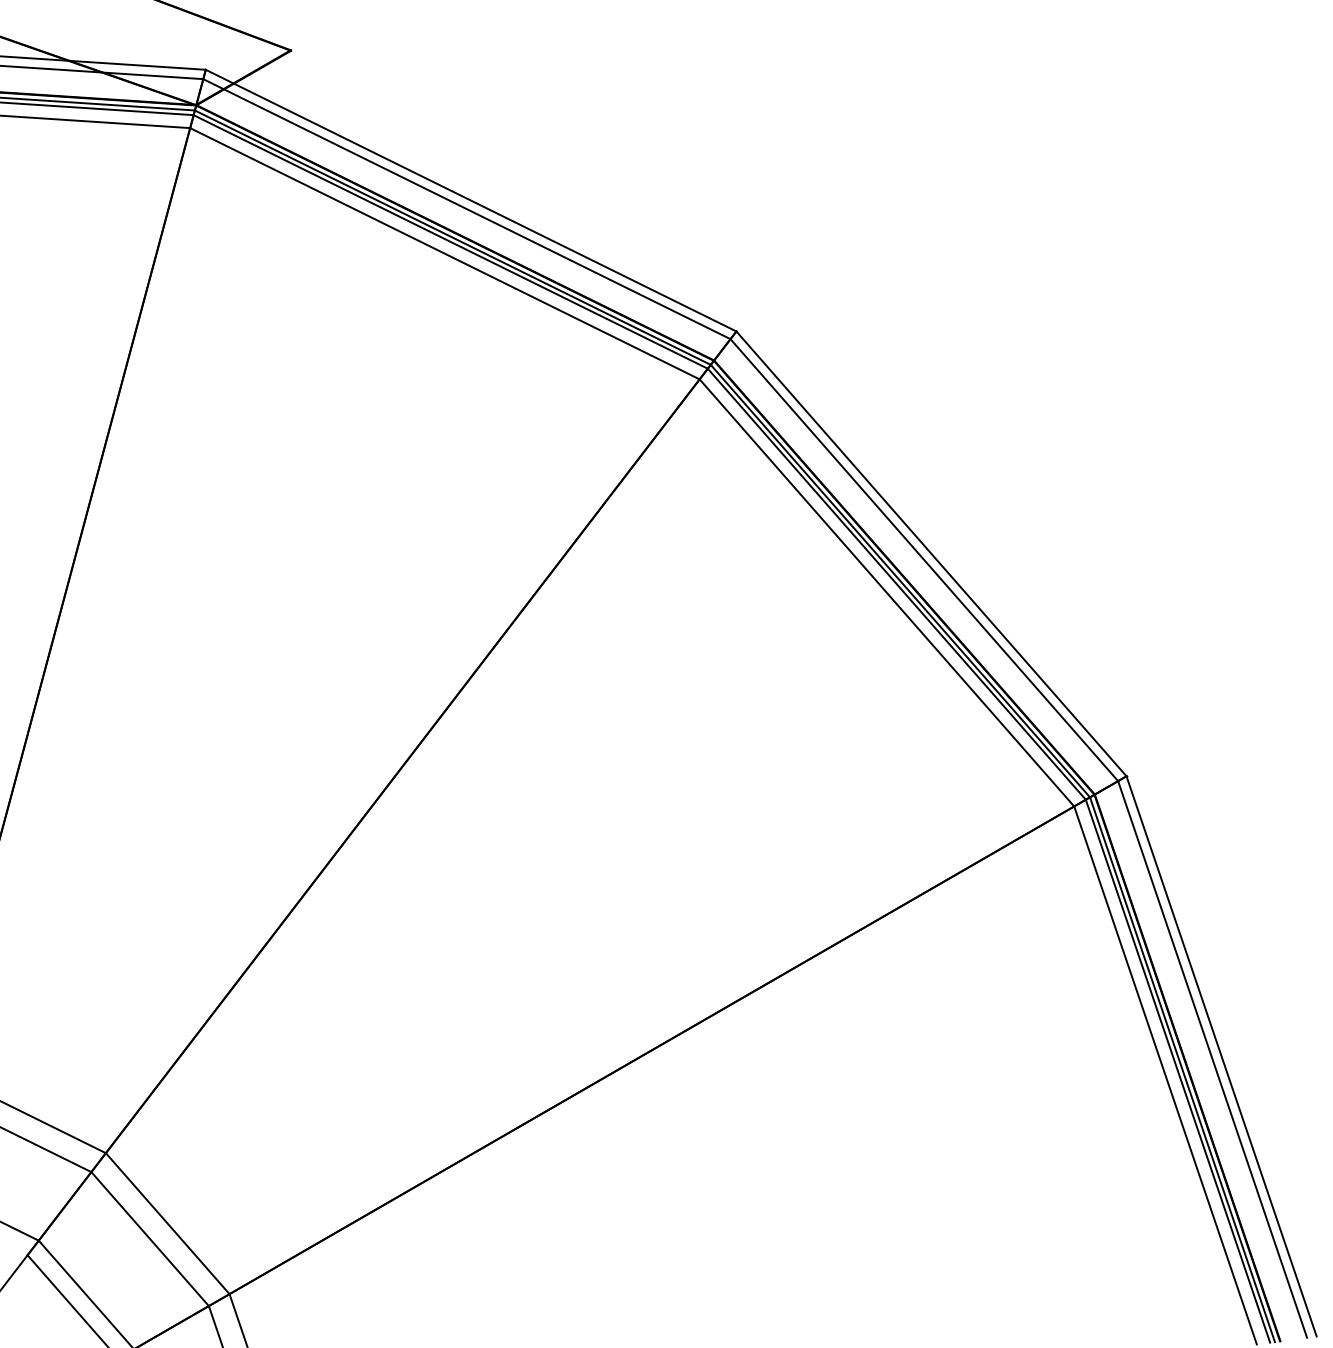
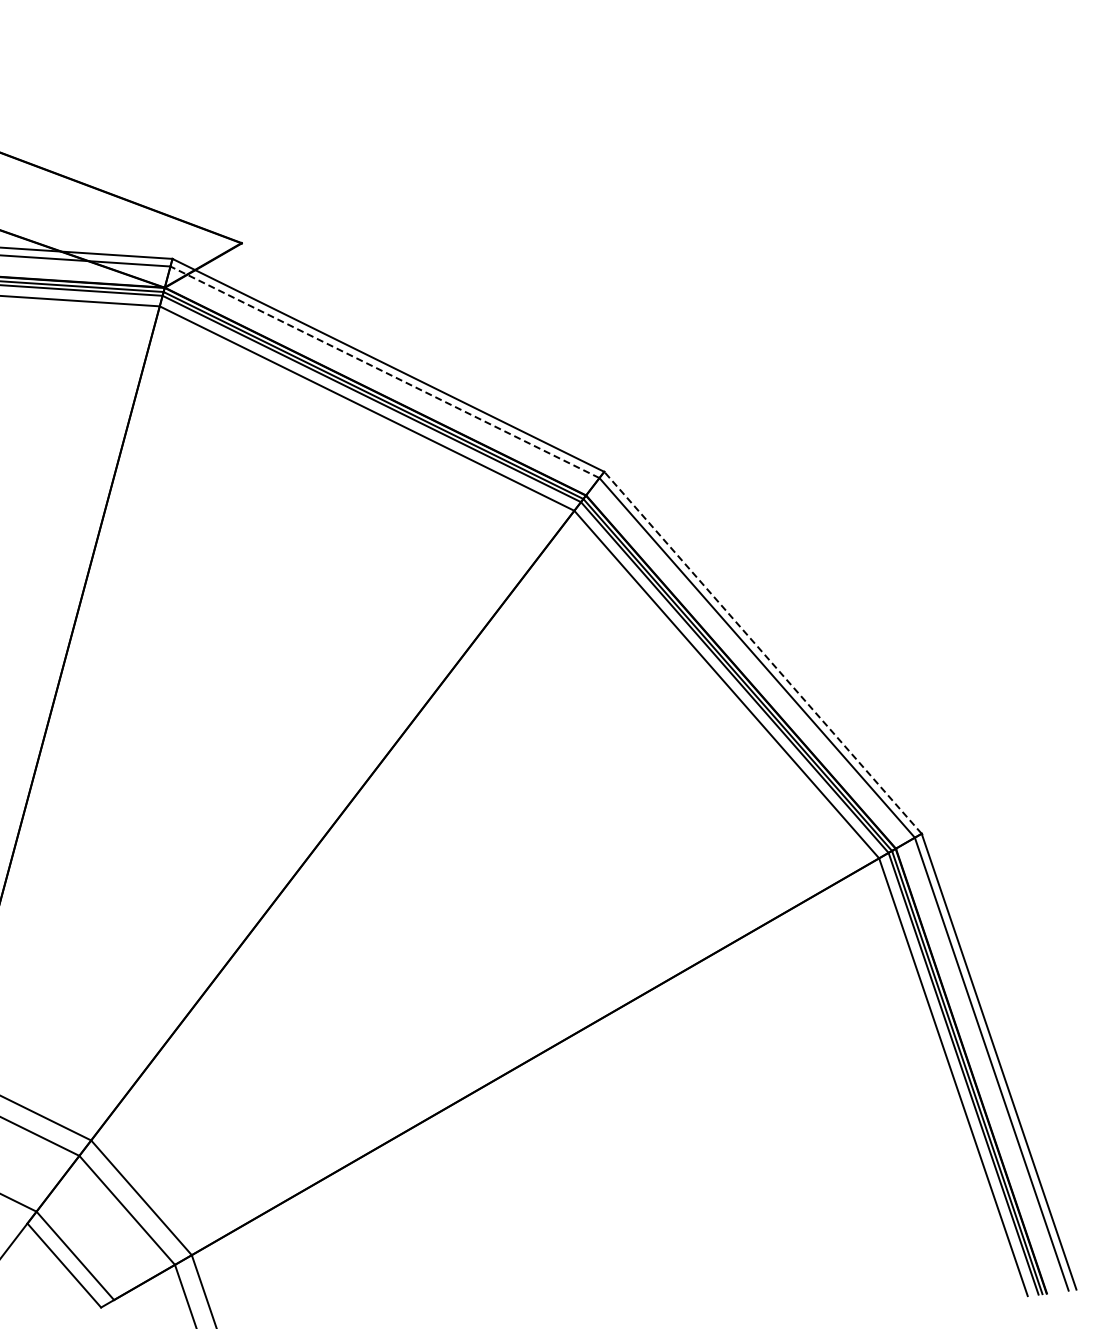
line: (466, 209) -> (384, 372), solid -> dashed
line: (932, 553) -> (763, 652), solid -> dashed

